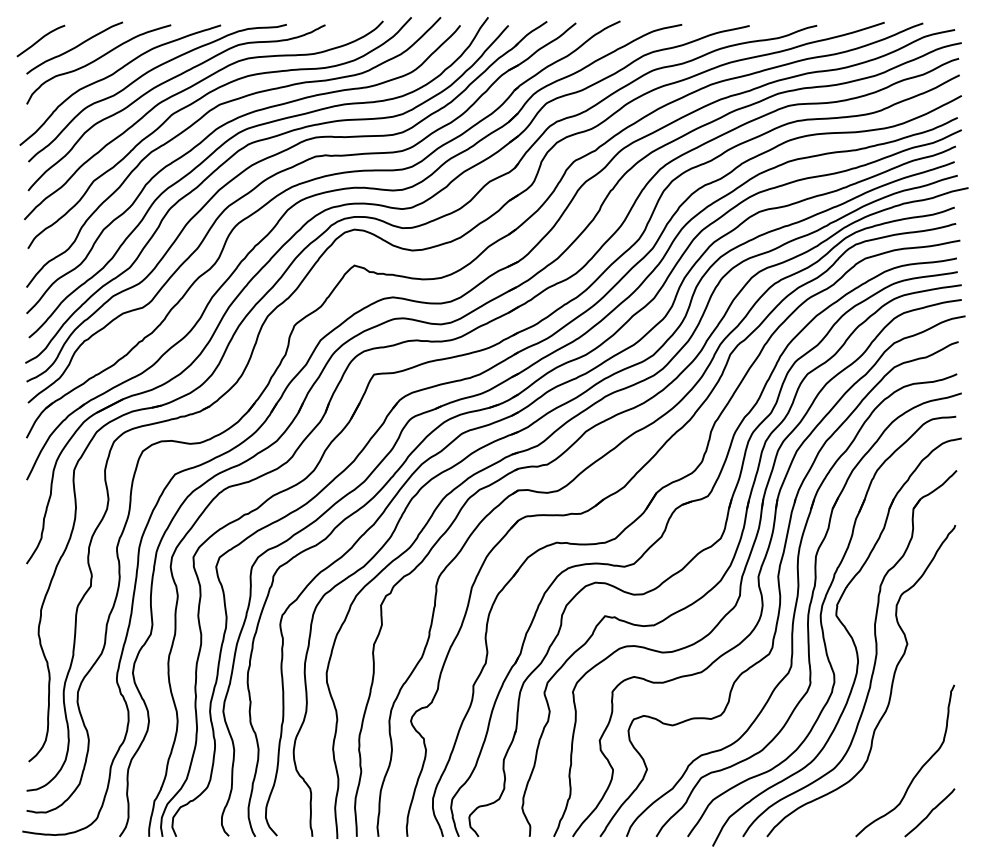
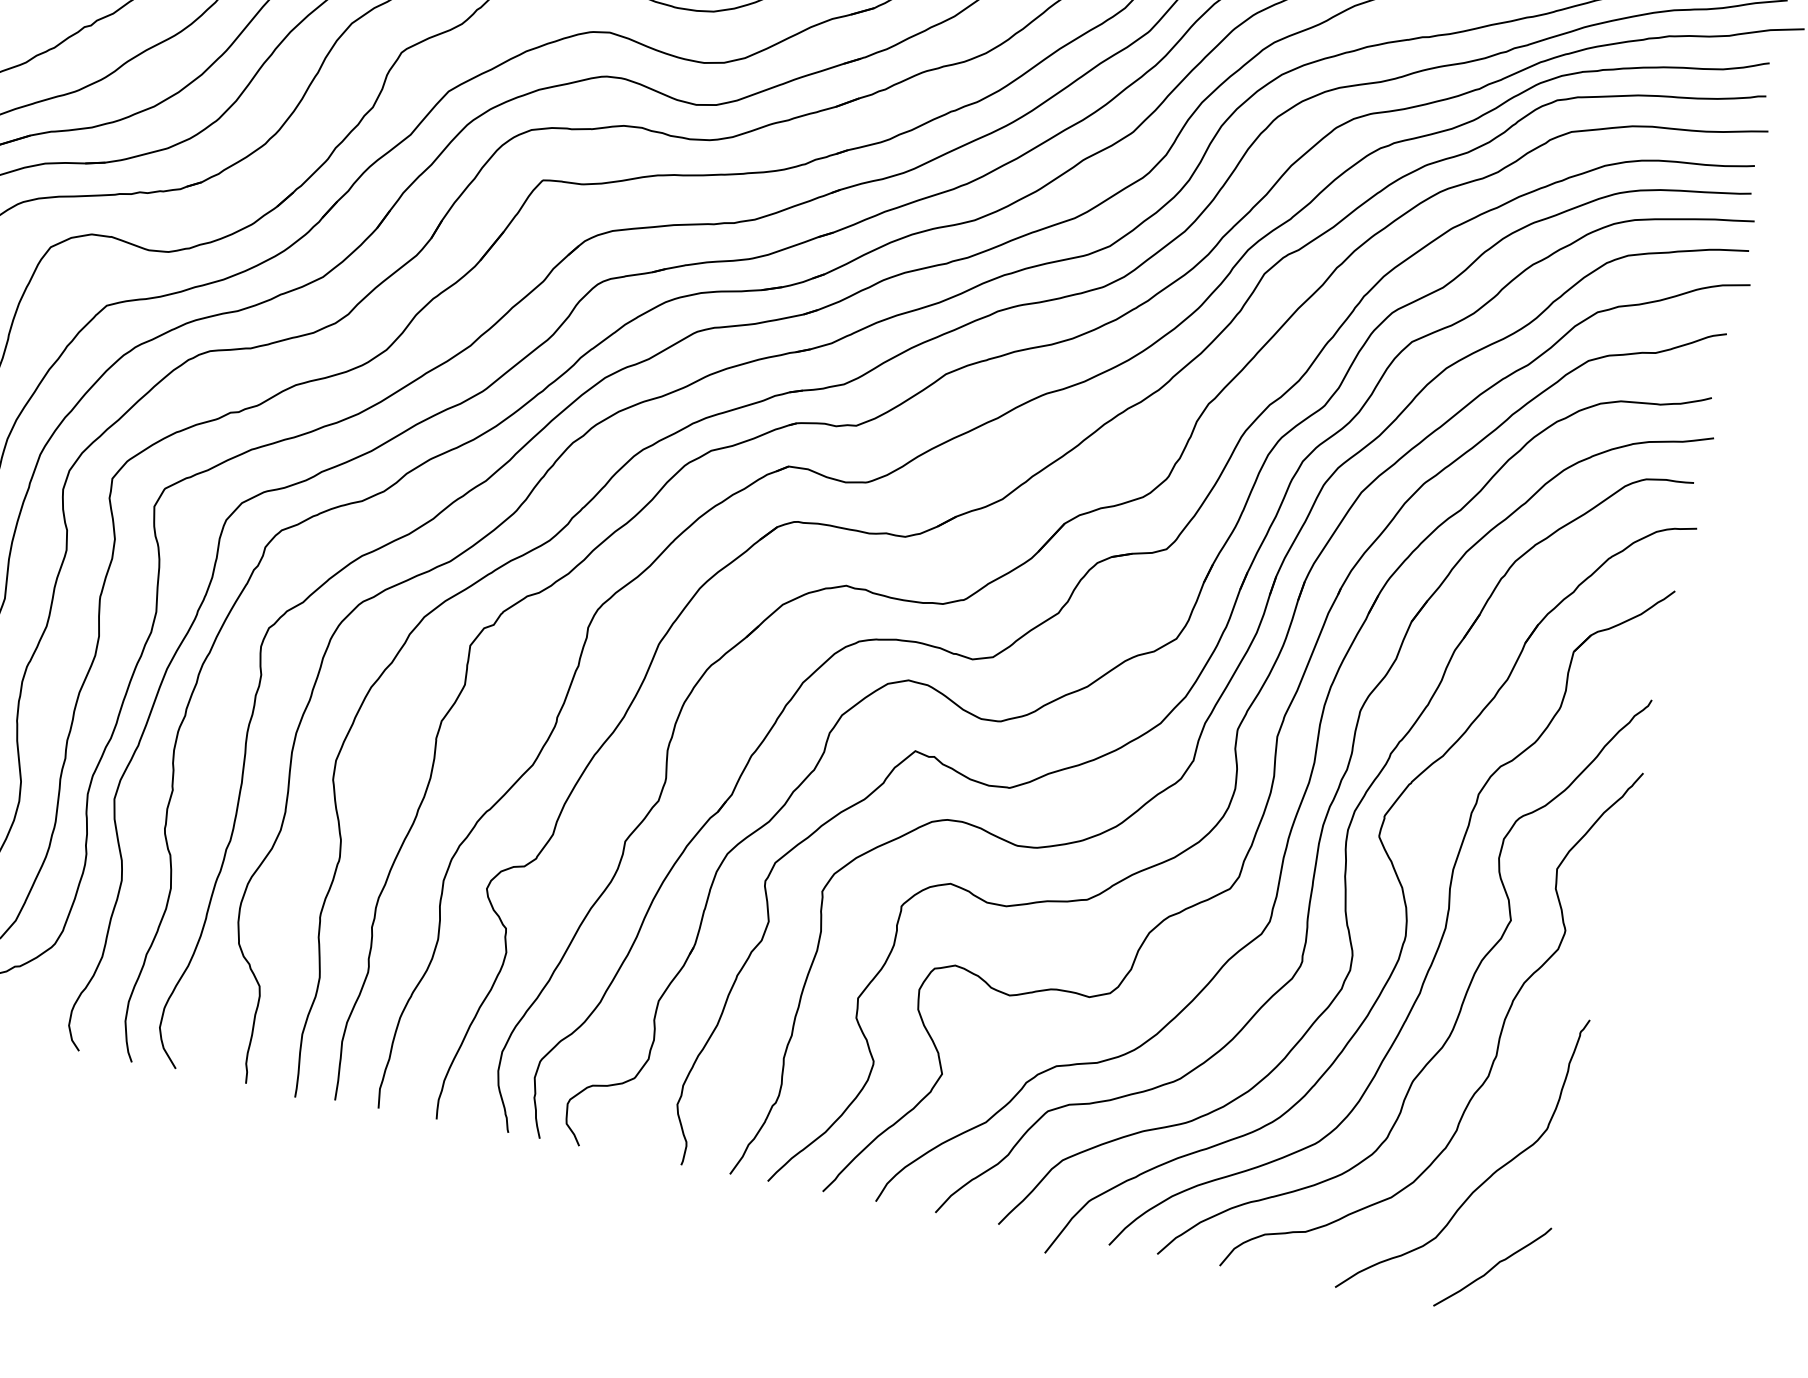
curve: (911, 699) -> (1498, 1033), added

